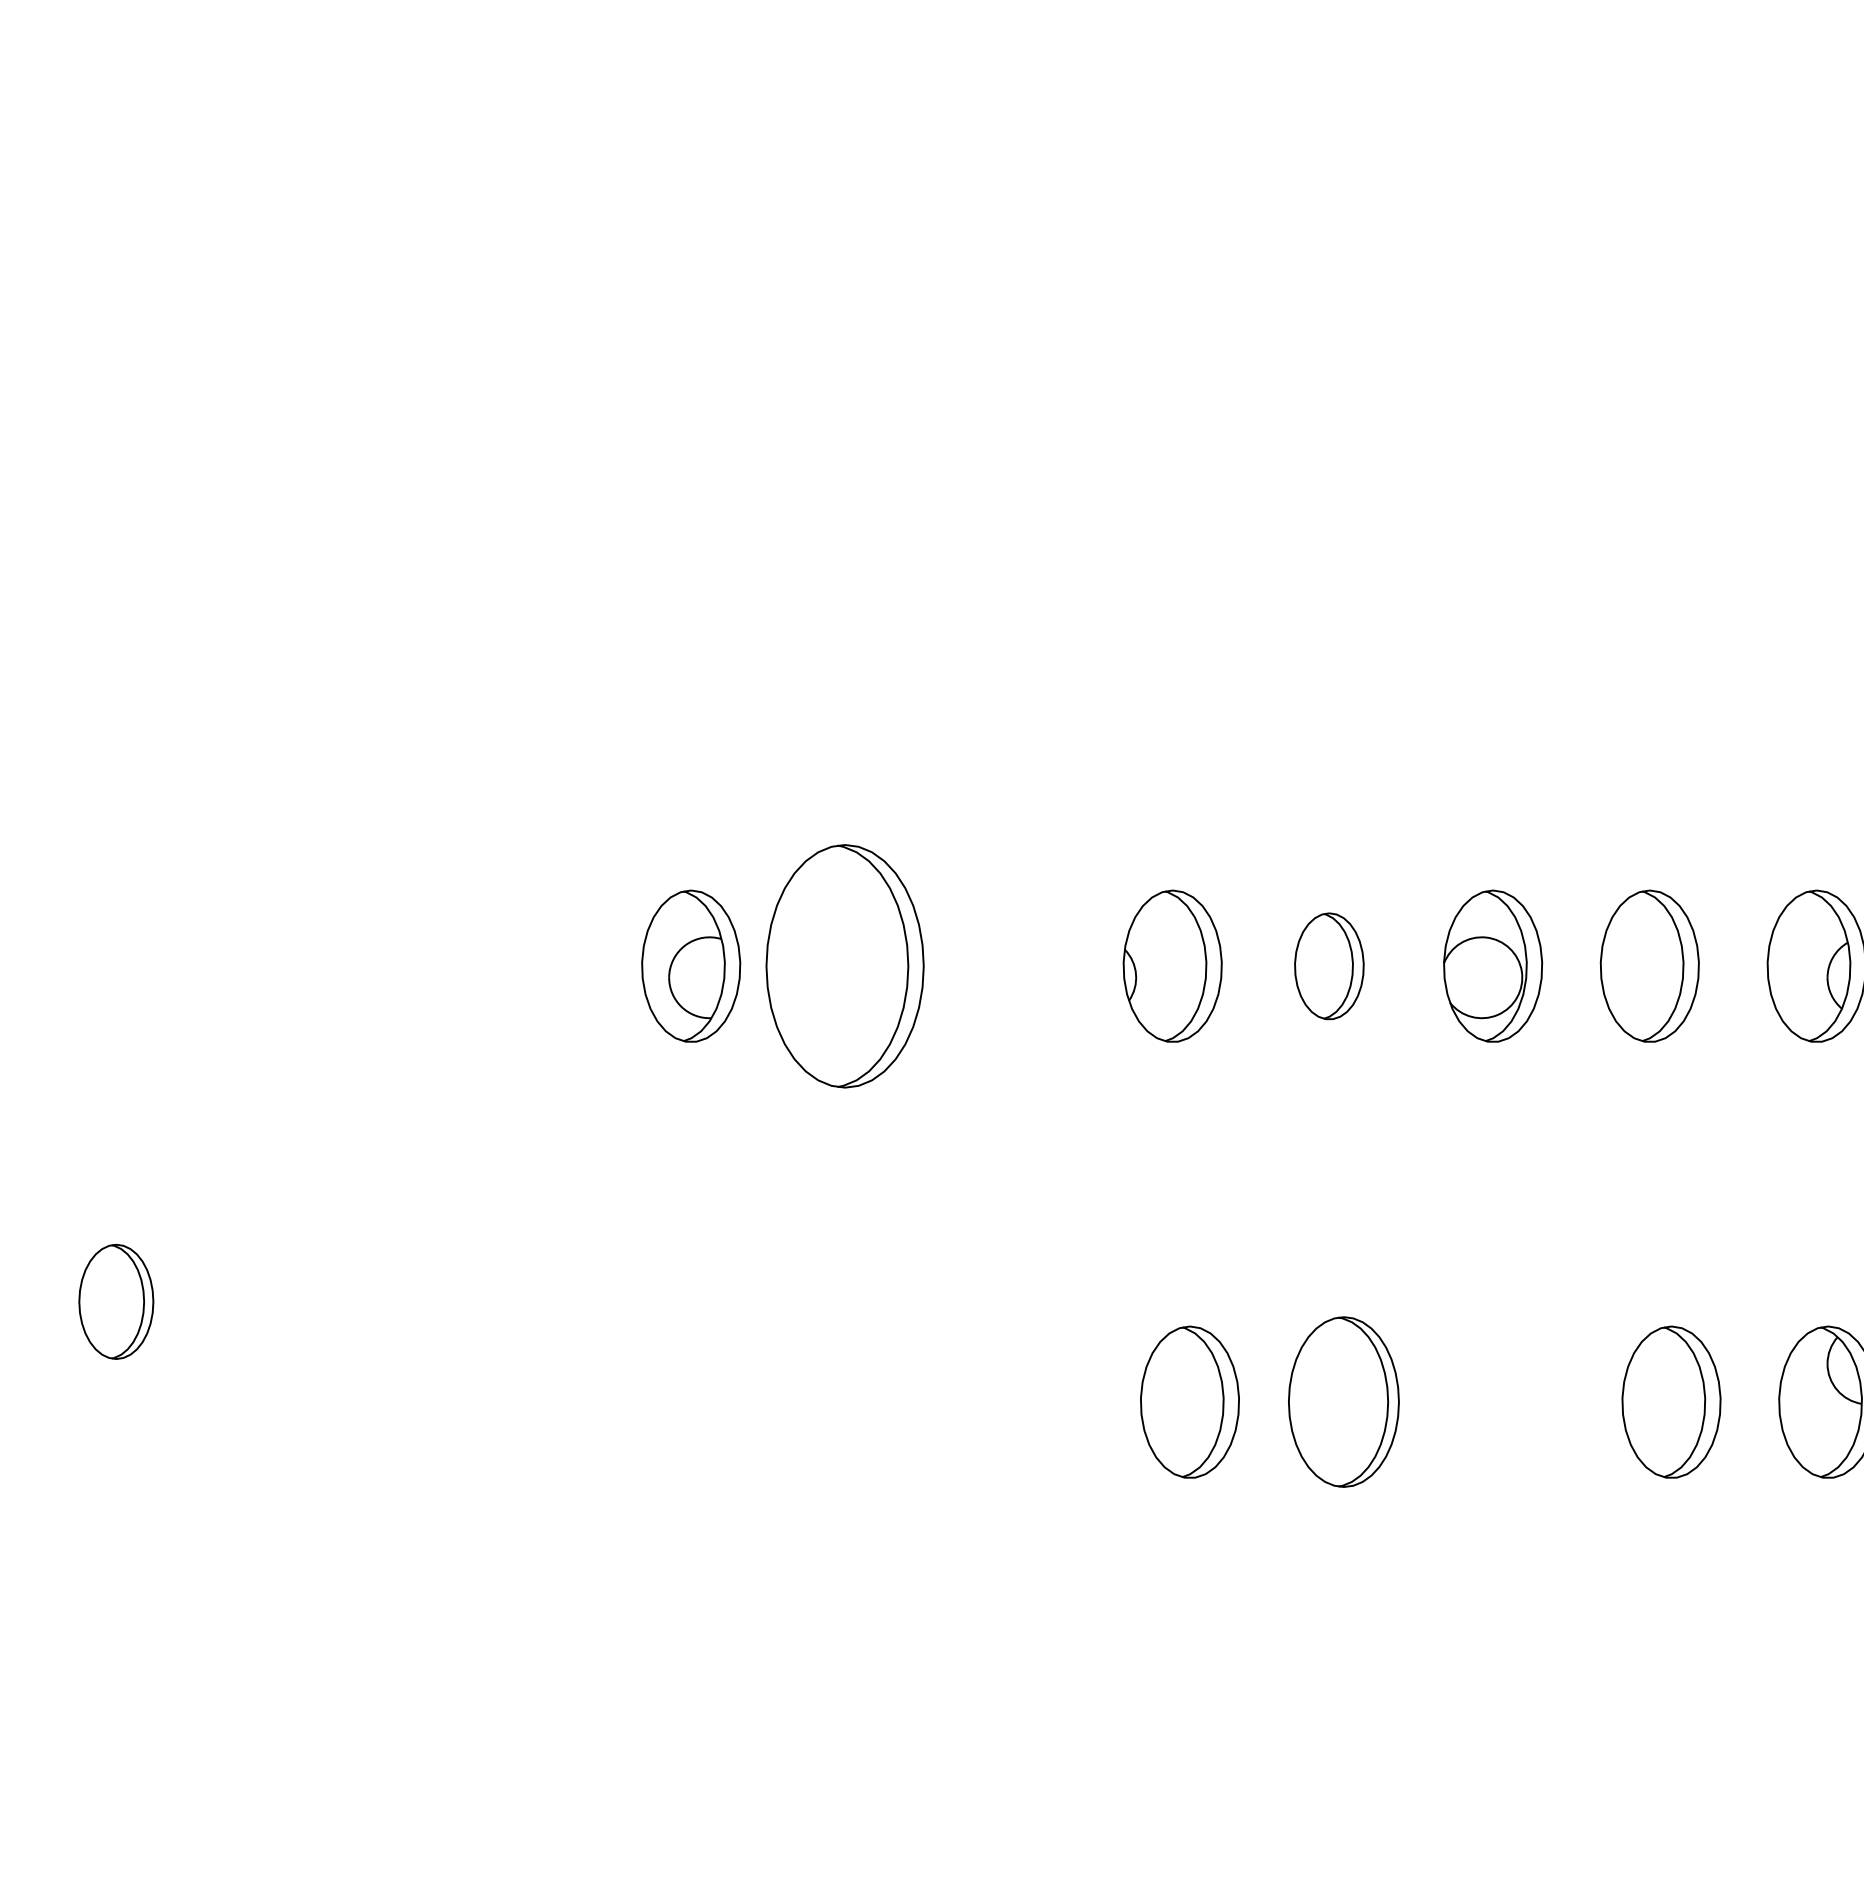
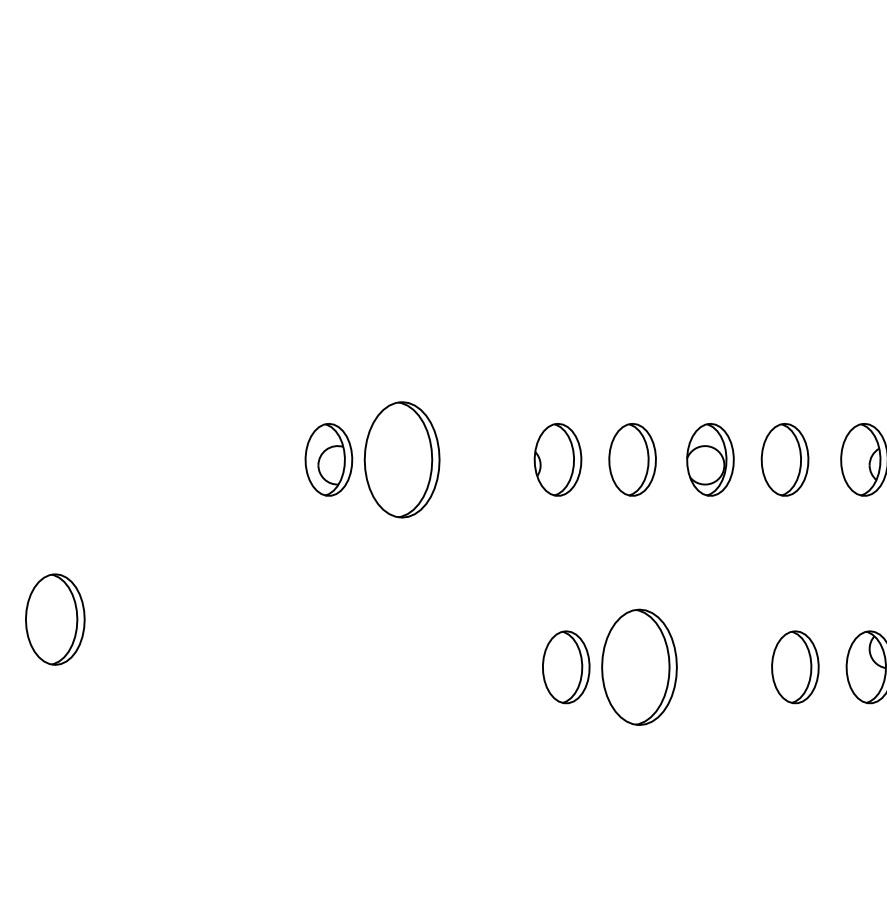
part: (1329, 965) -> (632, 459), size x1.43
part: (116, 1301) -> (55, 619), size x1.67
part: (1343, 1400) -> (639, 666), size x1.43

